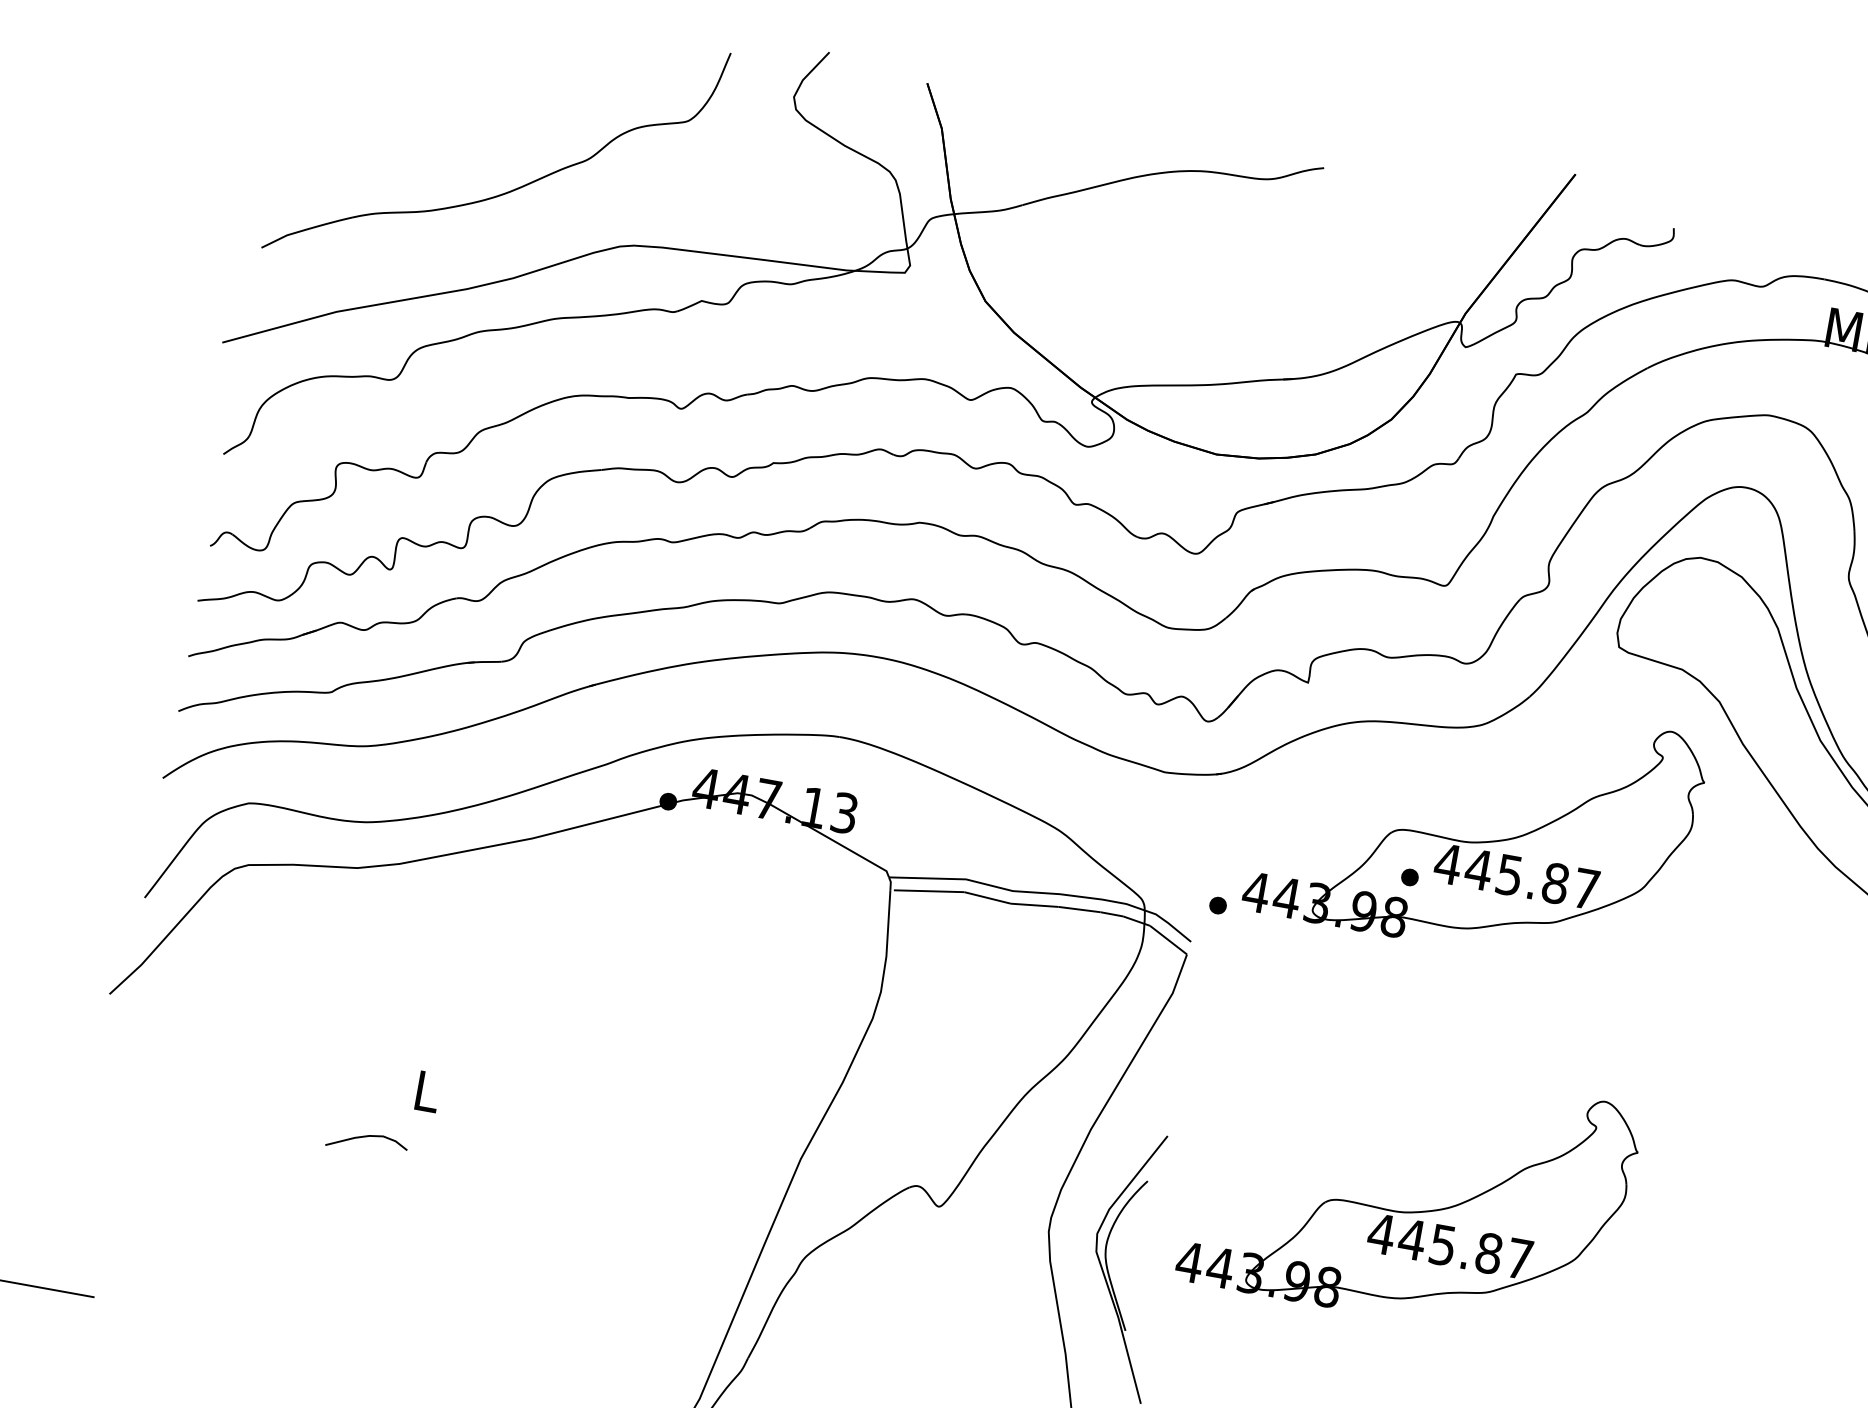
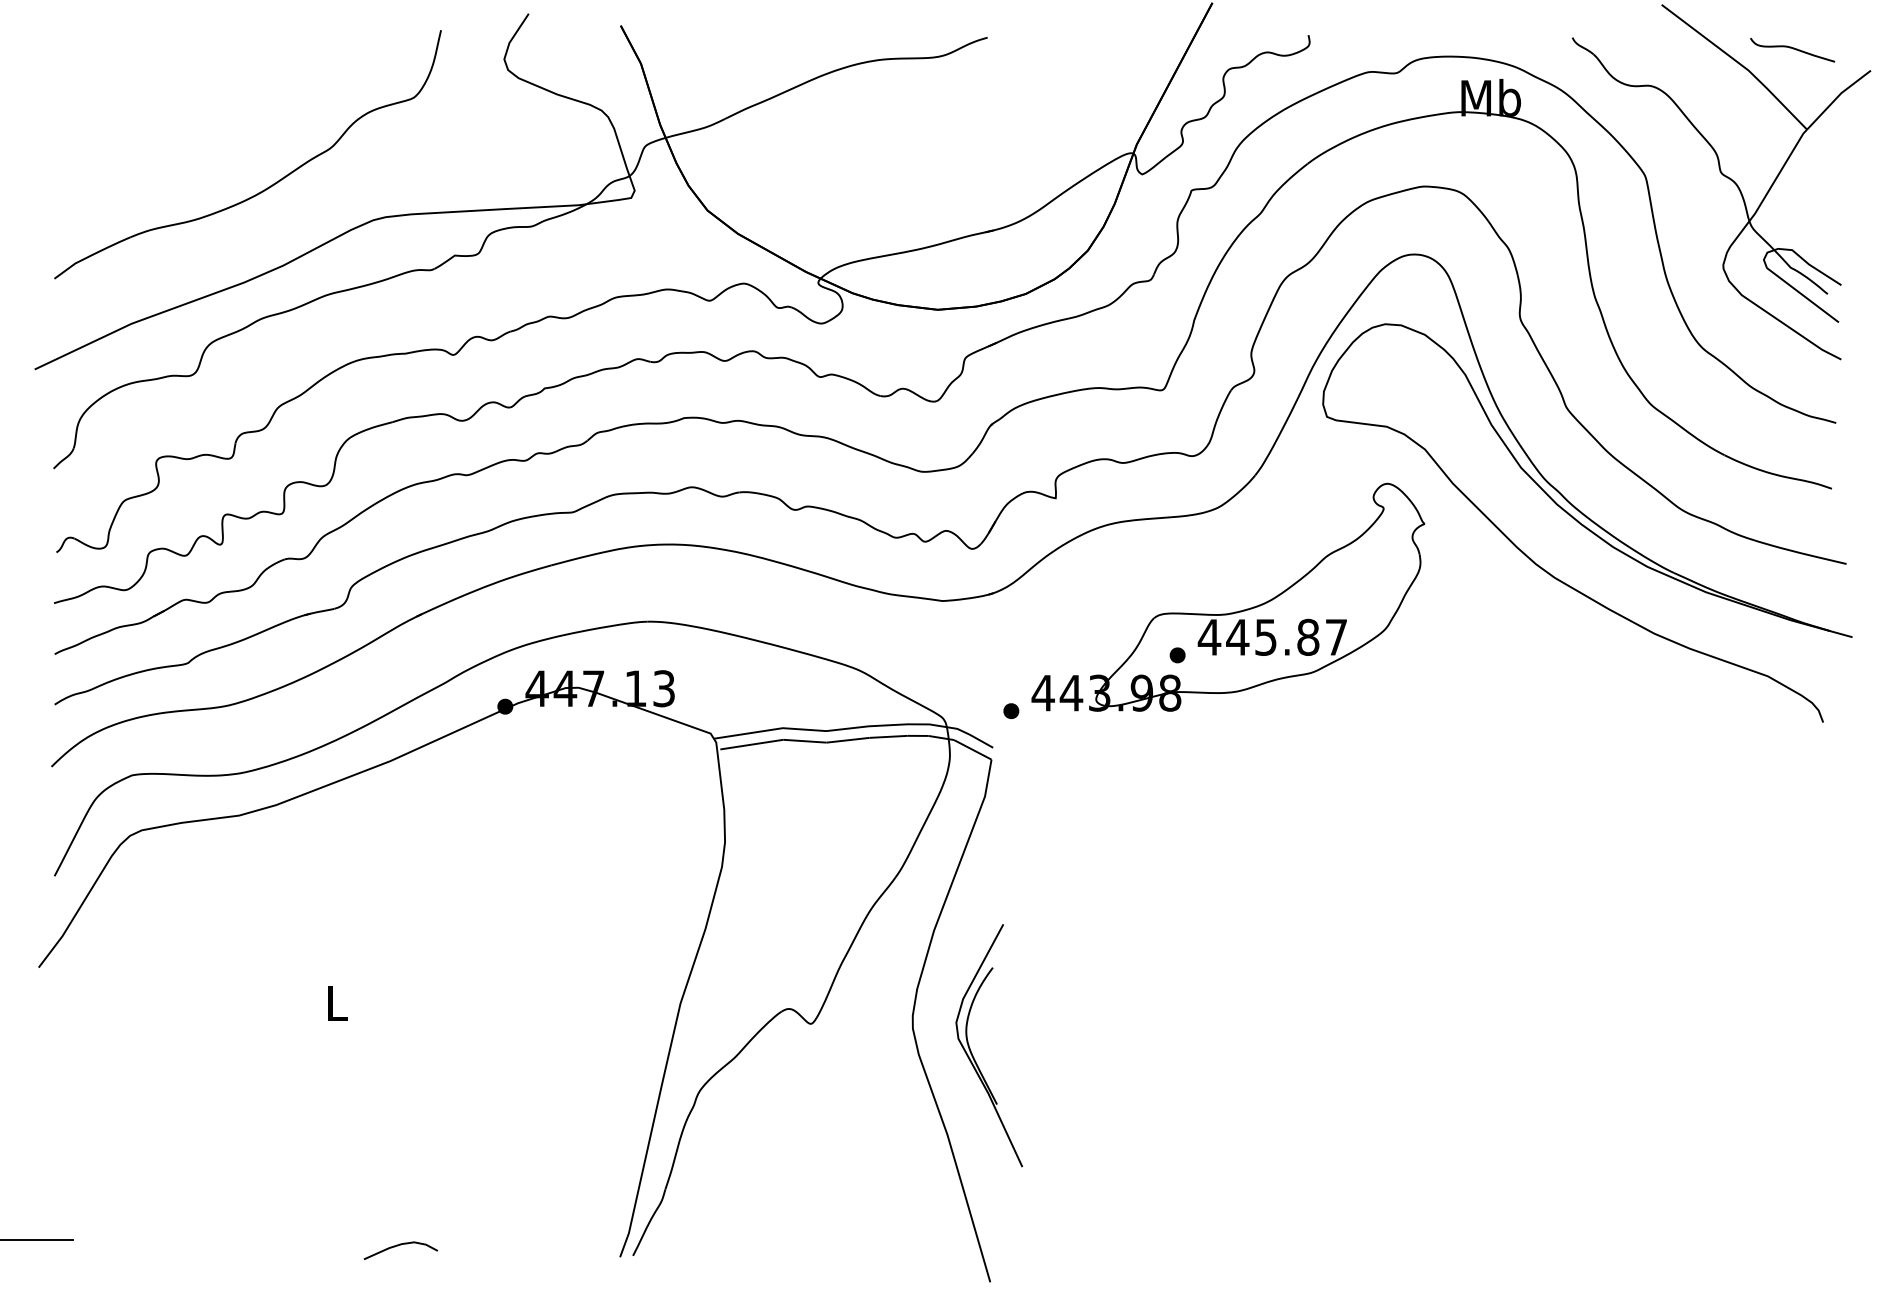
curve: (365, 1137) -> (398, 1246), moved
part: (1409, 1211) -> (1230, 952), removed

